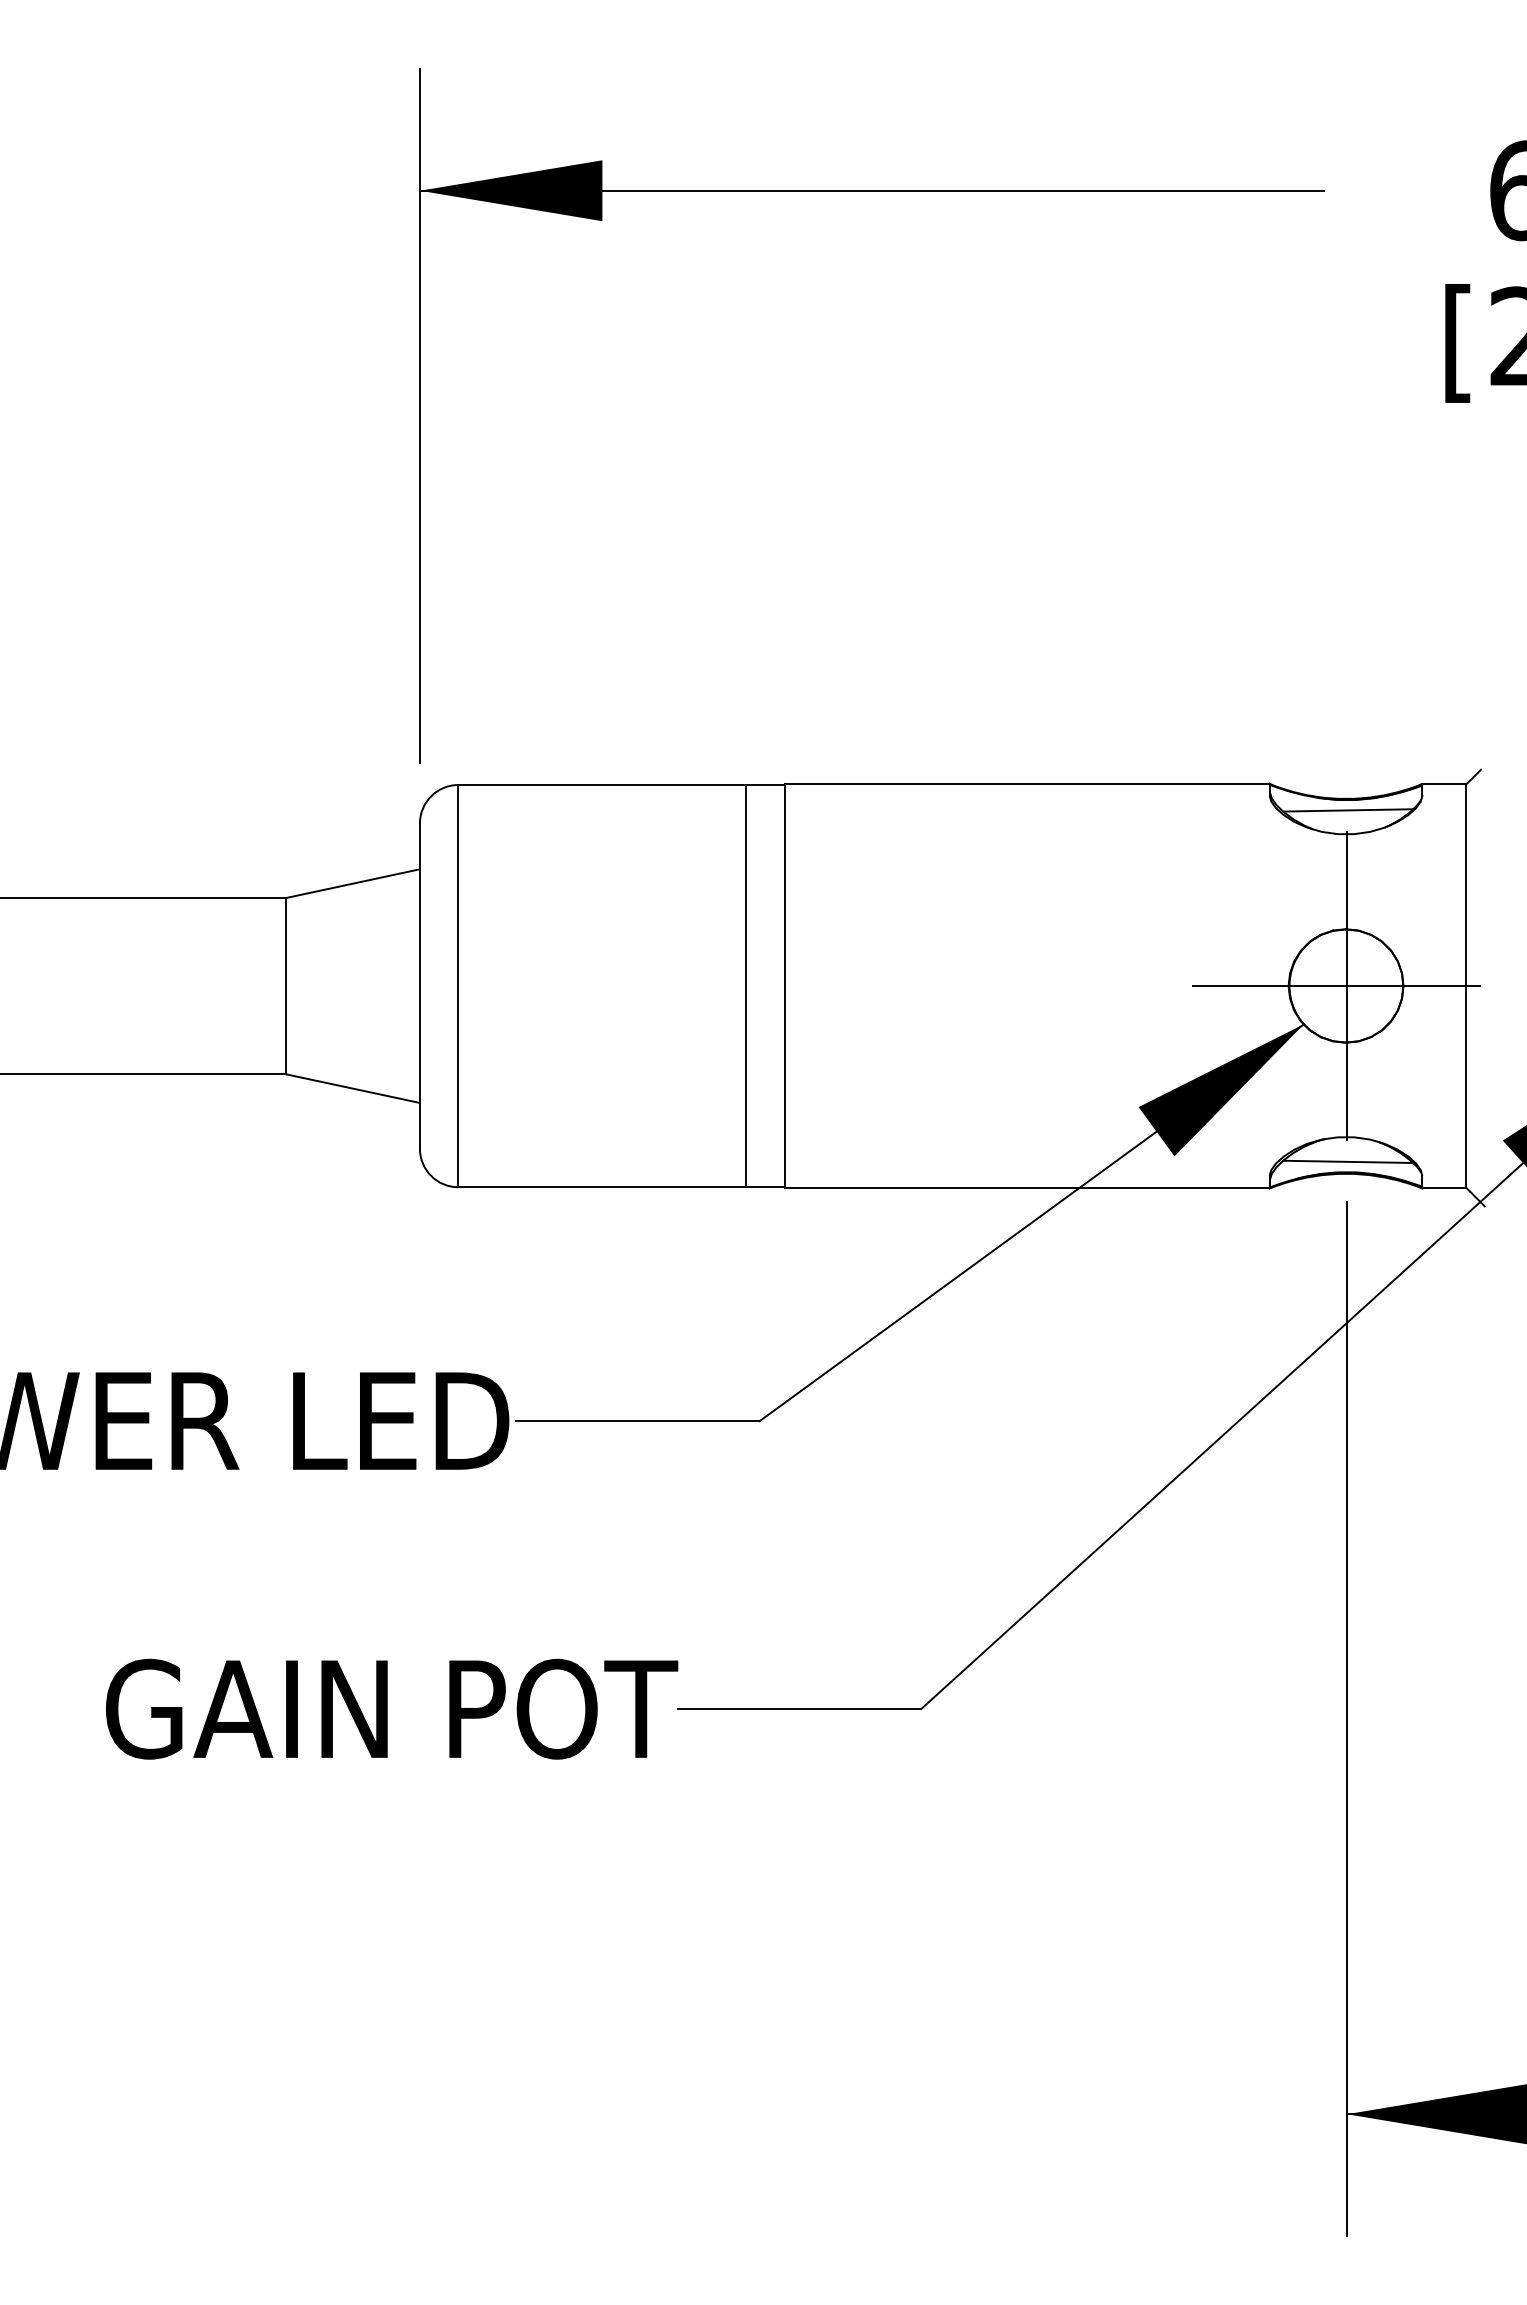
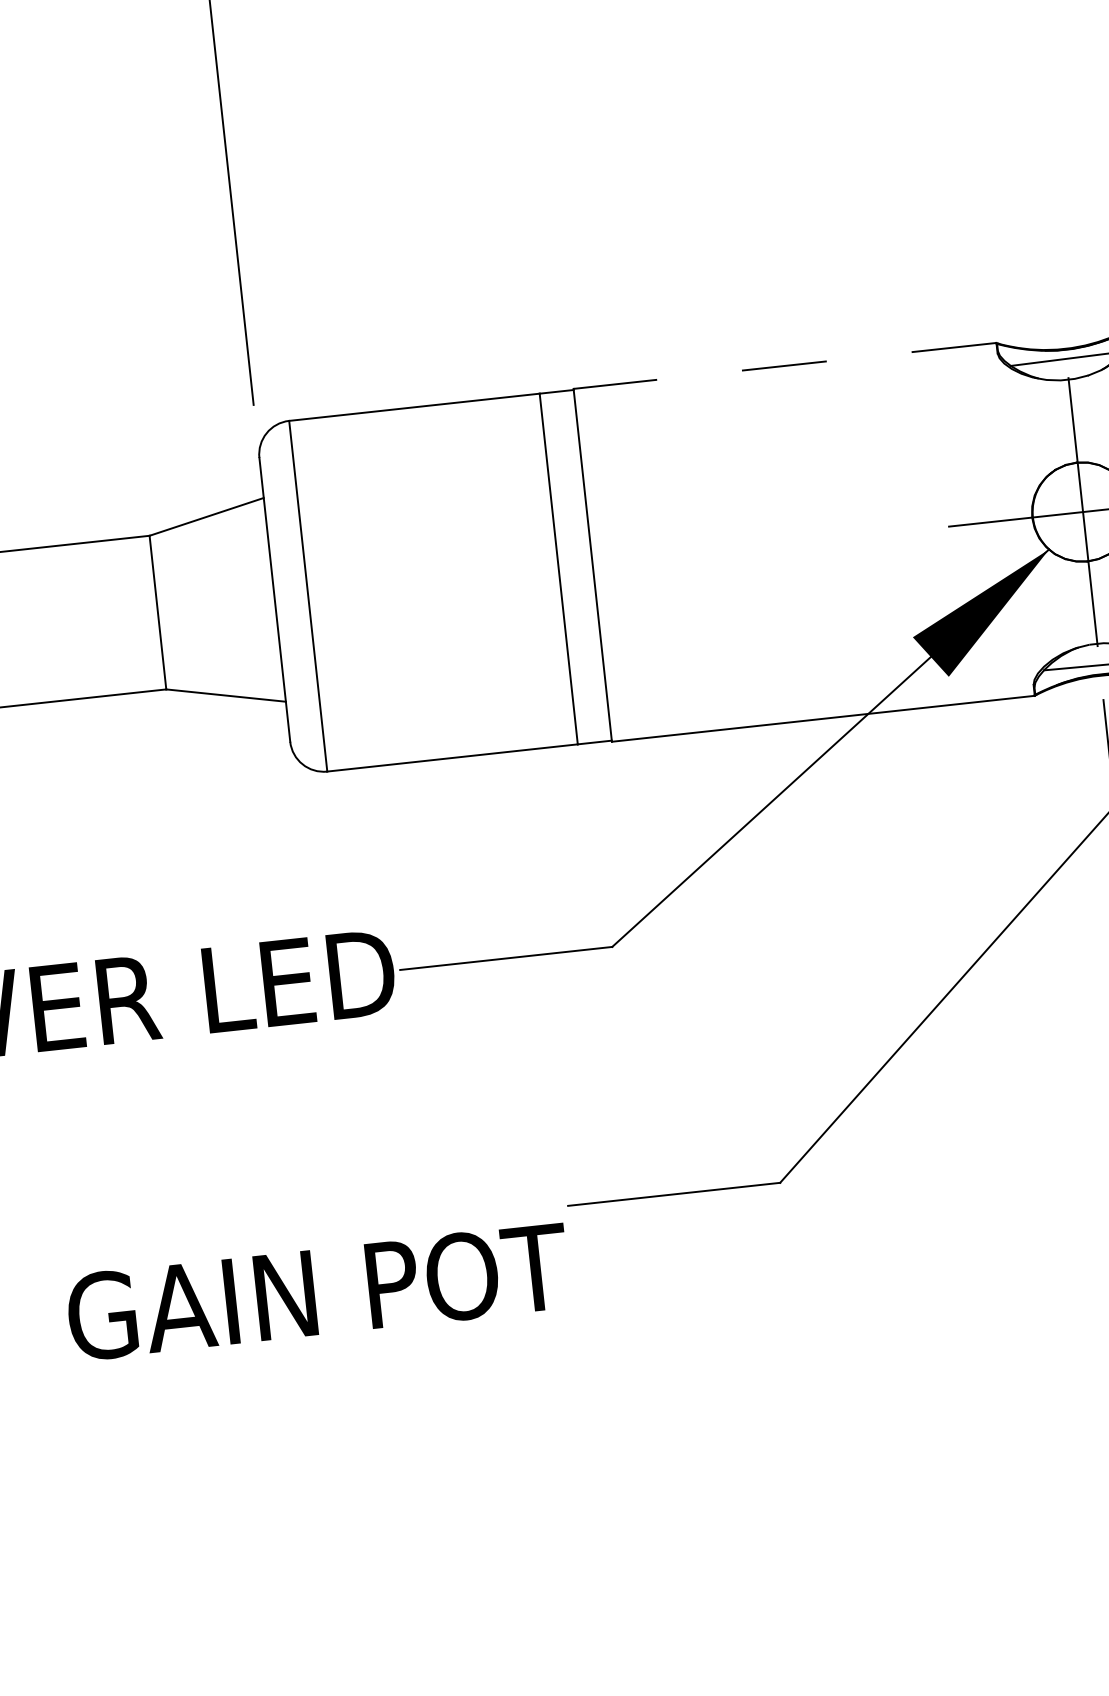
line: (1027, 783) -> (785, 365), solid -> dashed
text: (392, 1708) -> (318, 1291), moved

